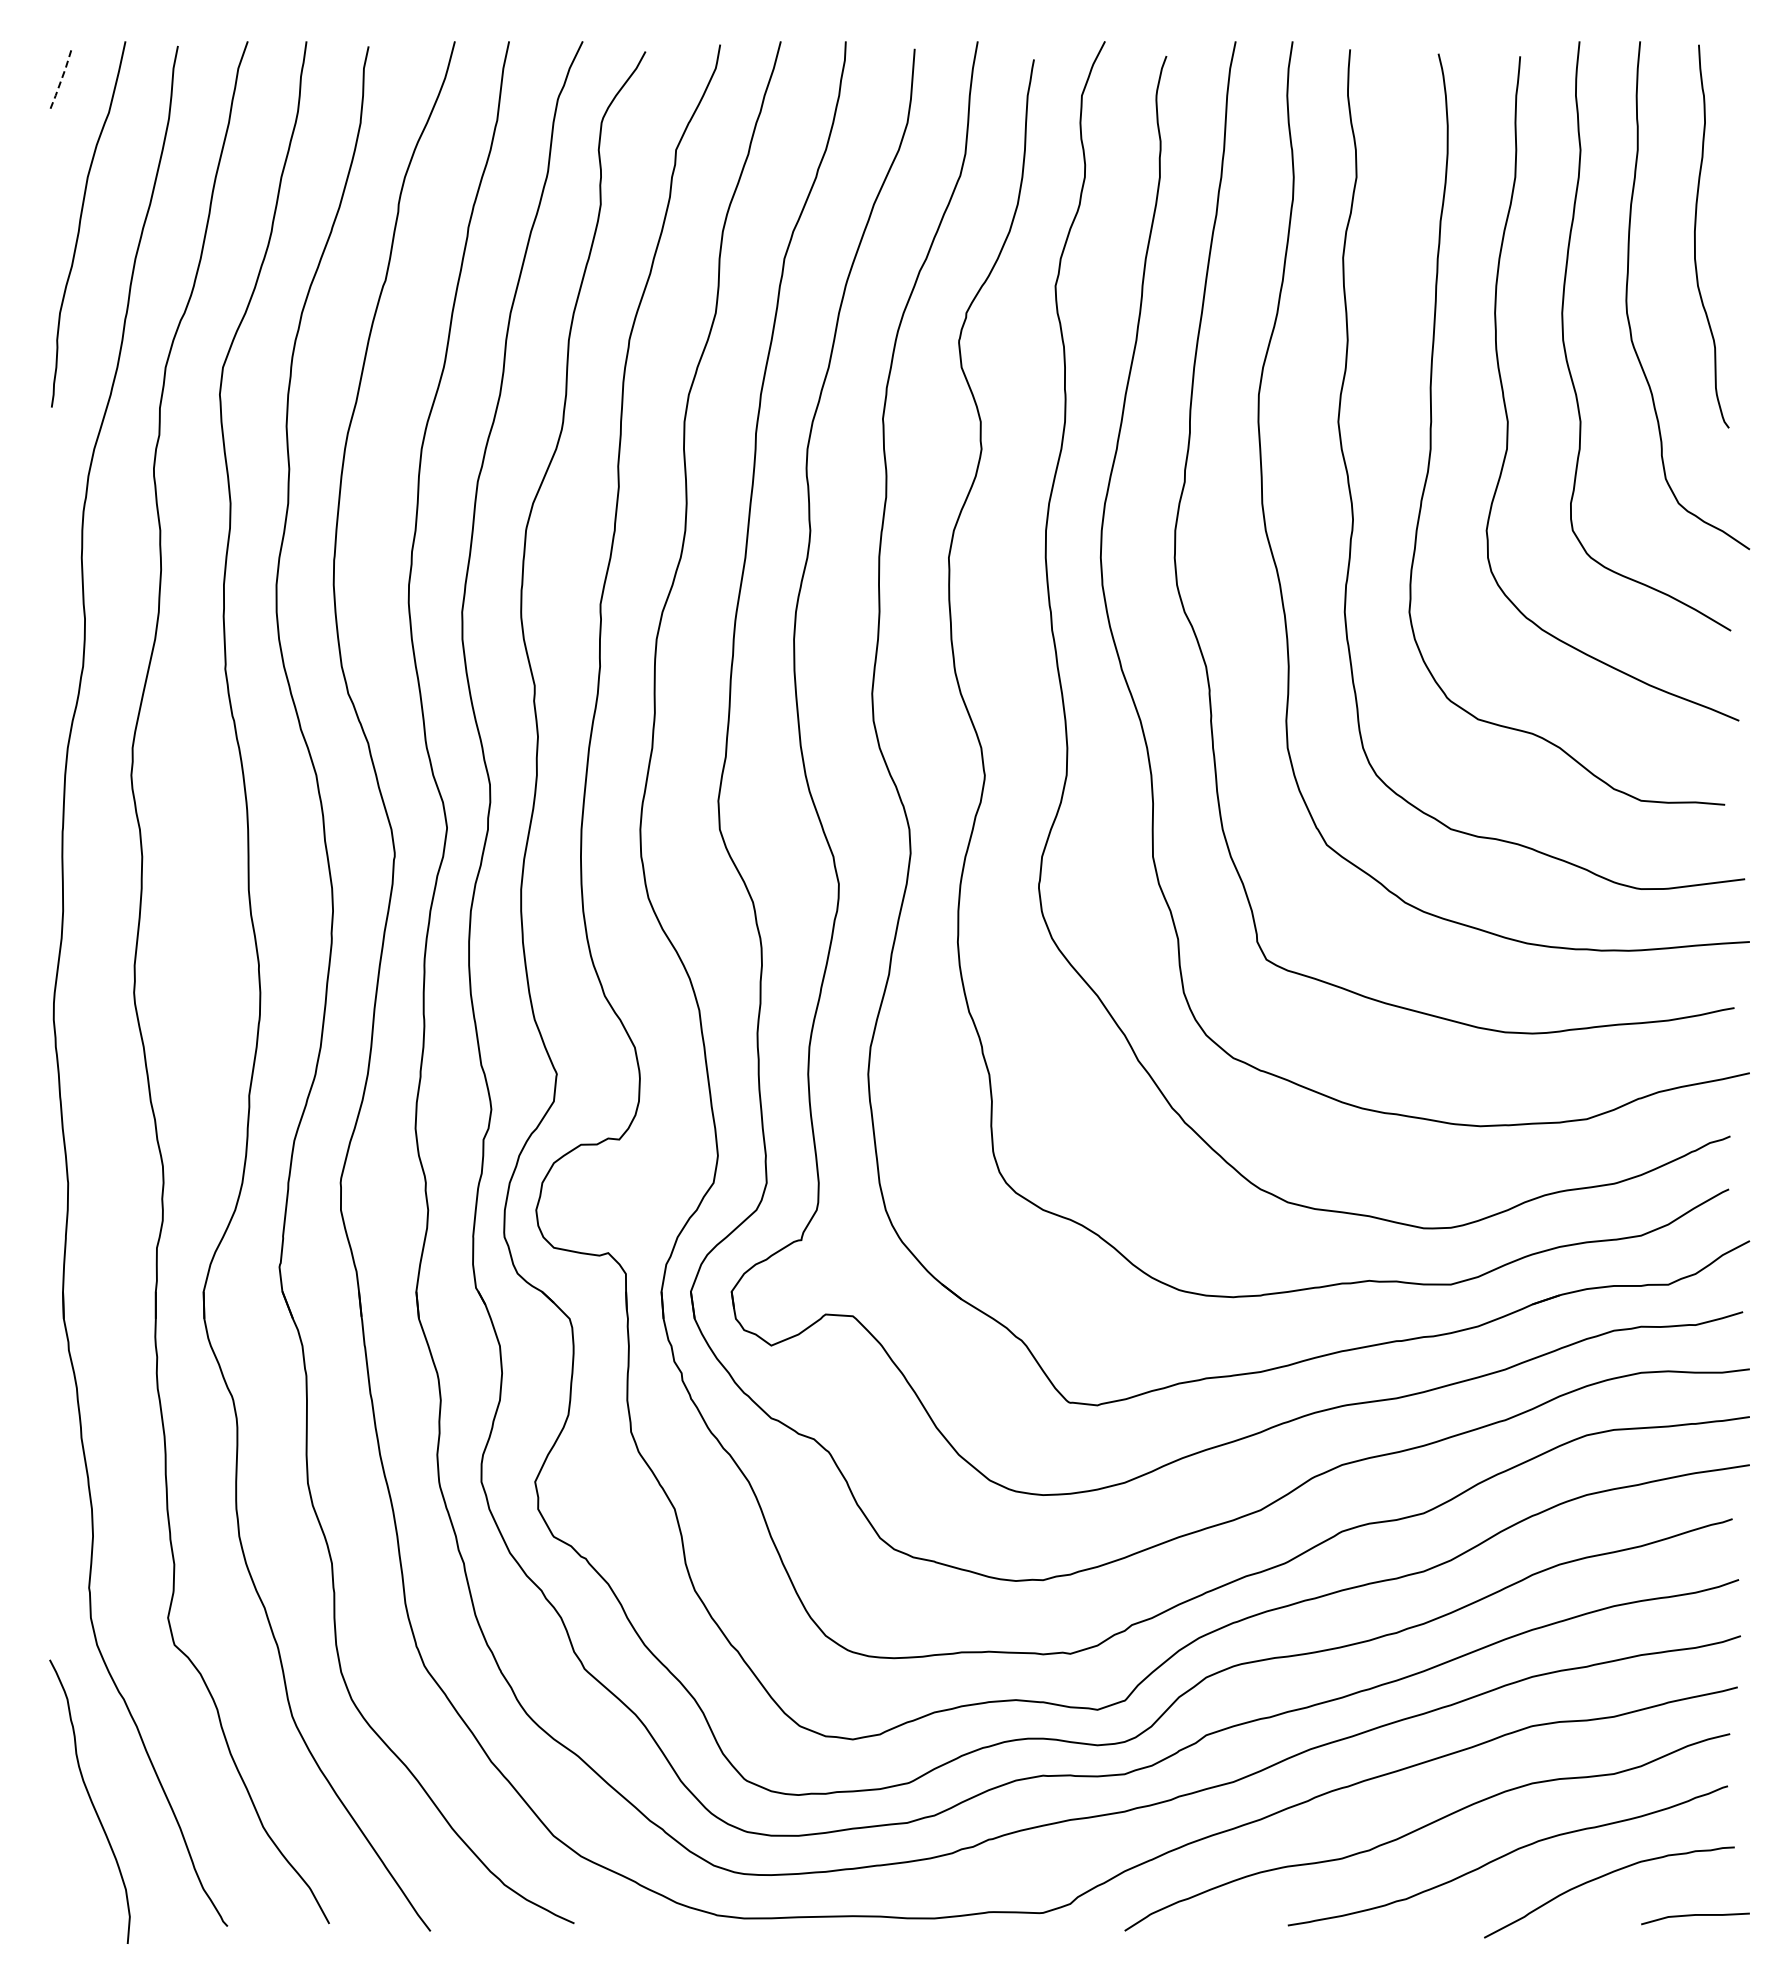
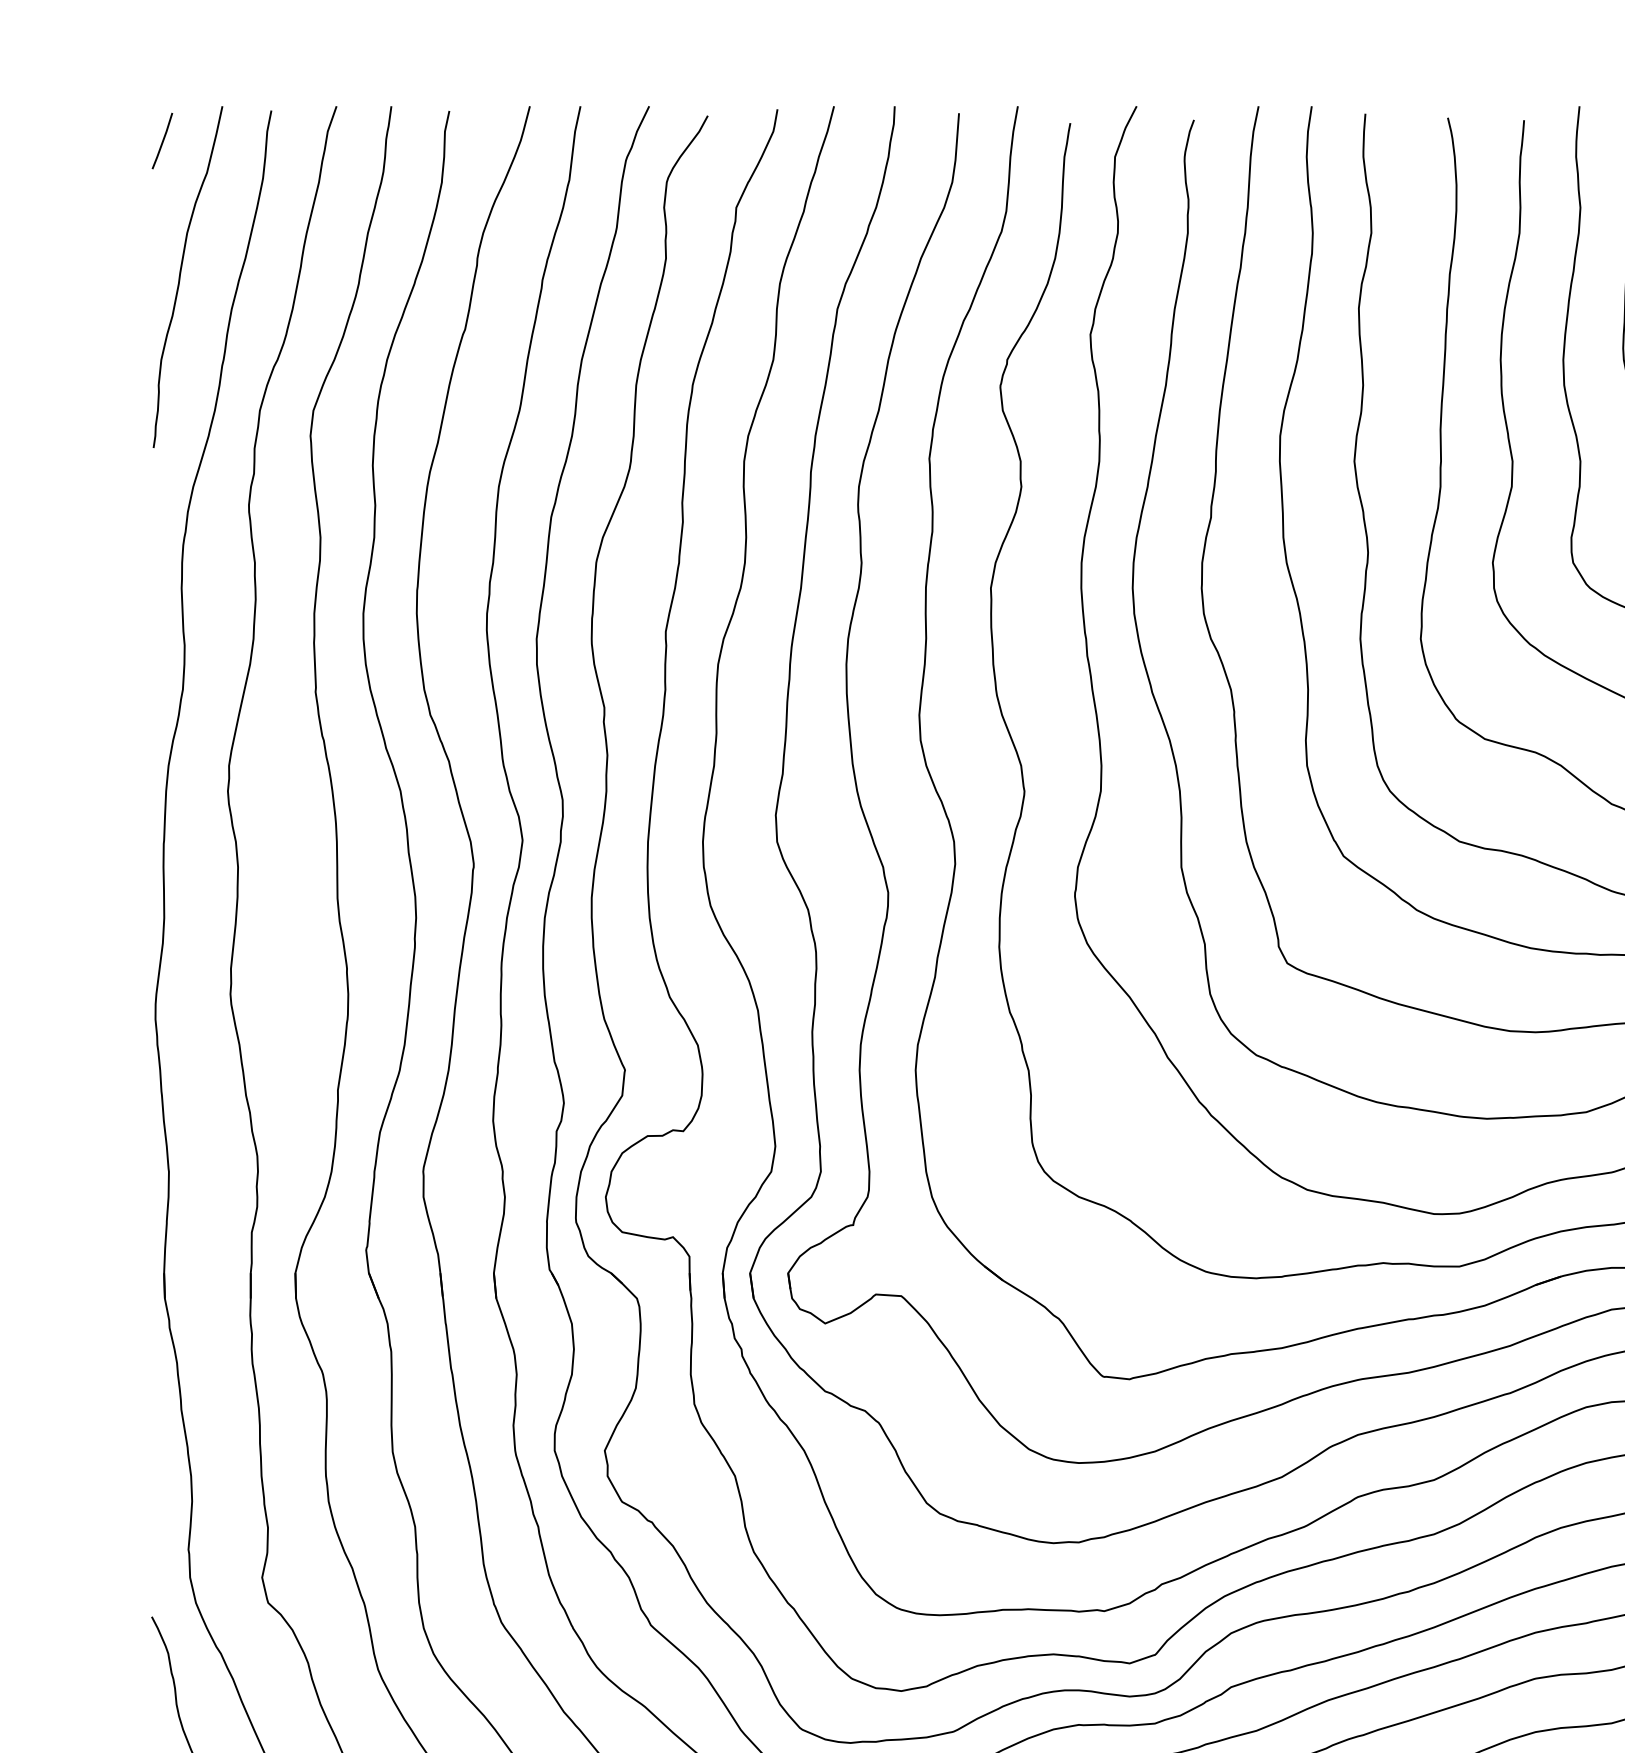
line: (61, 78) -> (162, 140), dashed -> solid

